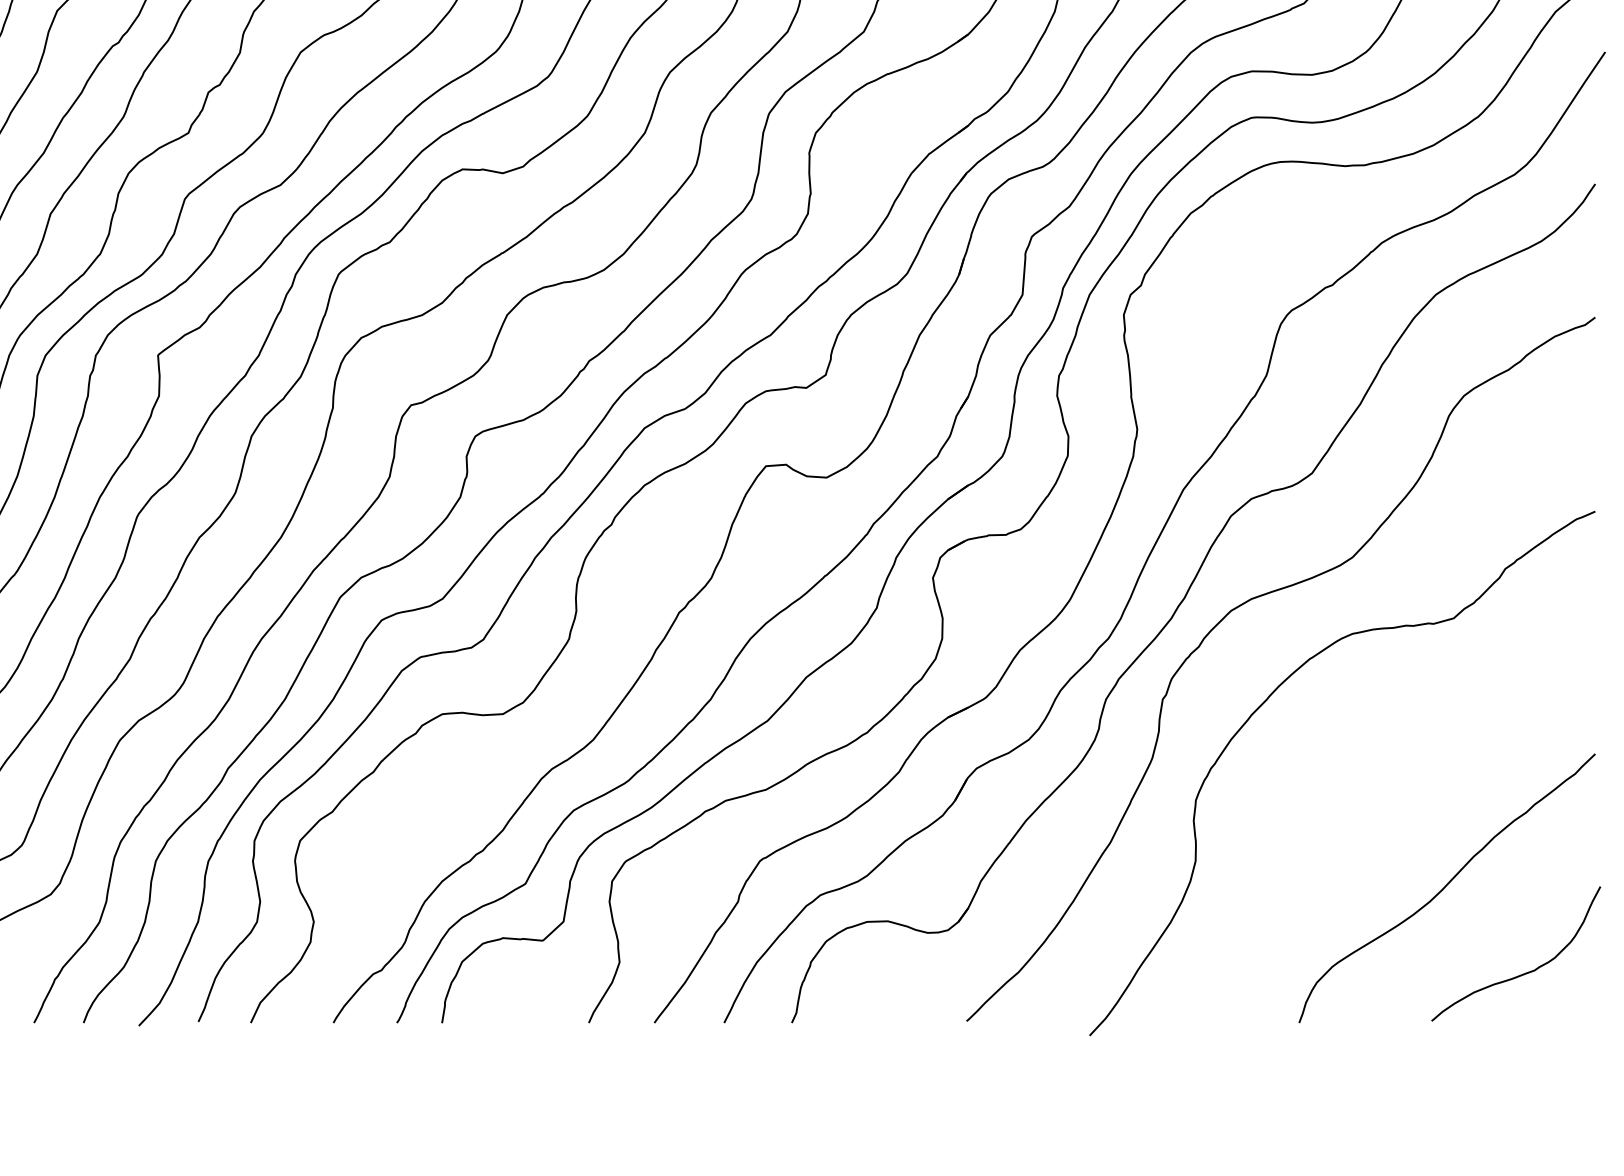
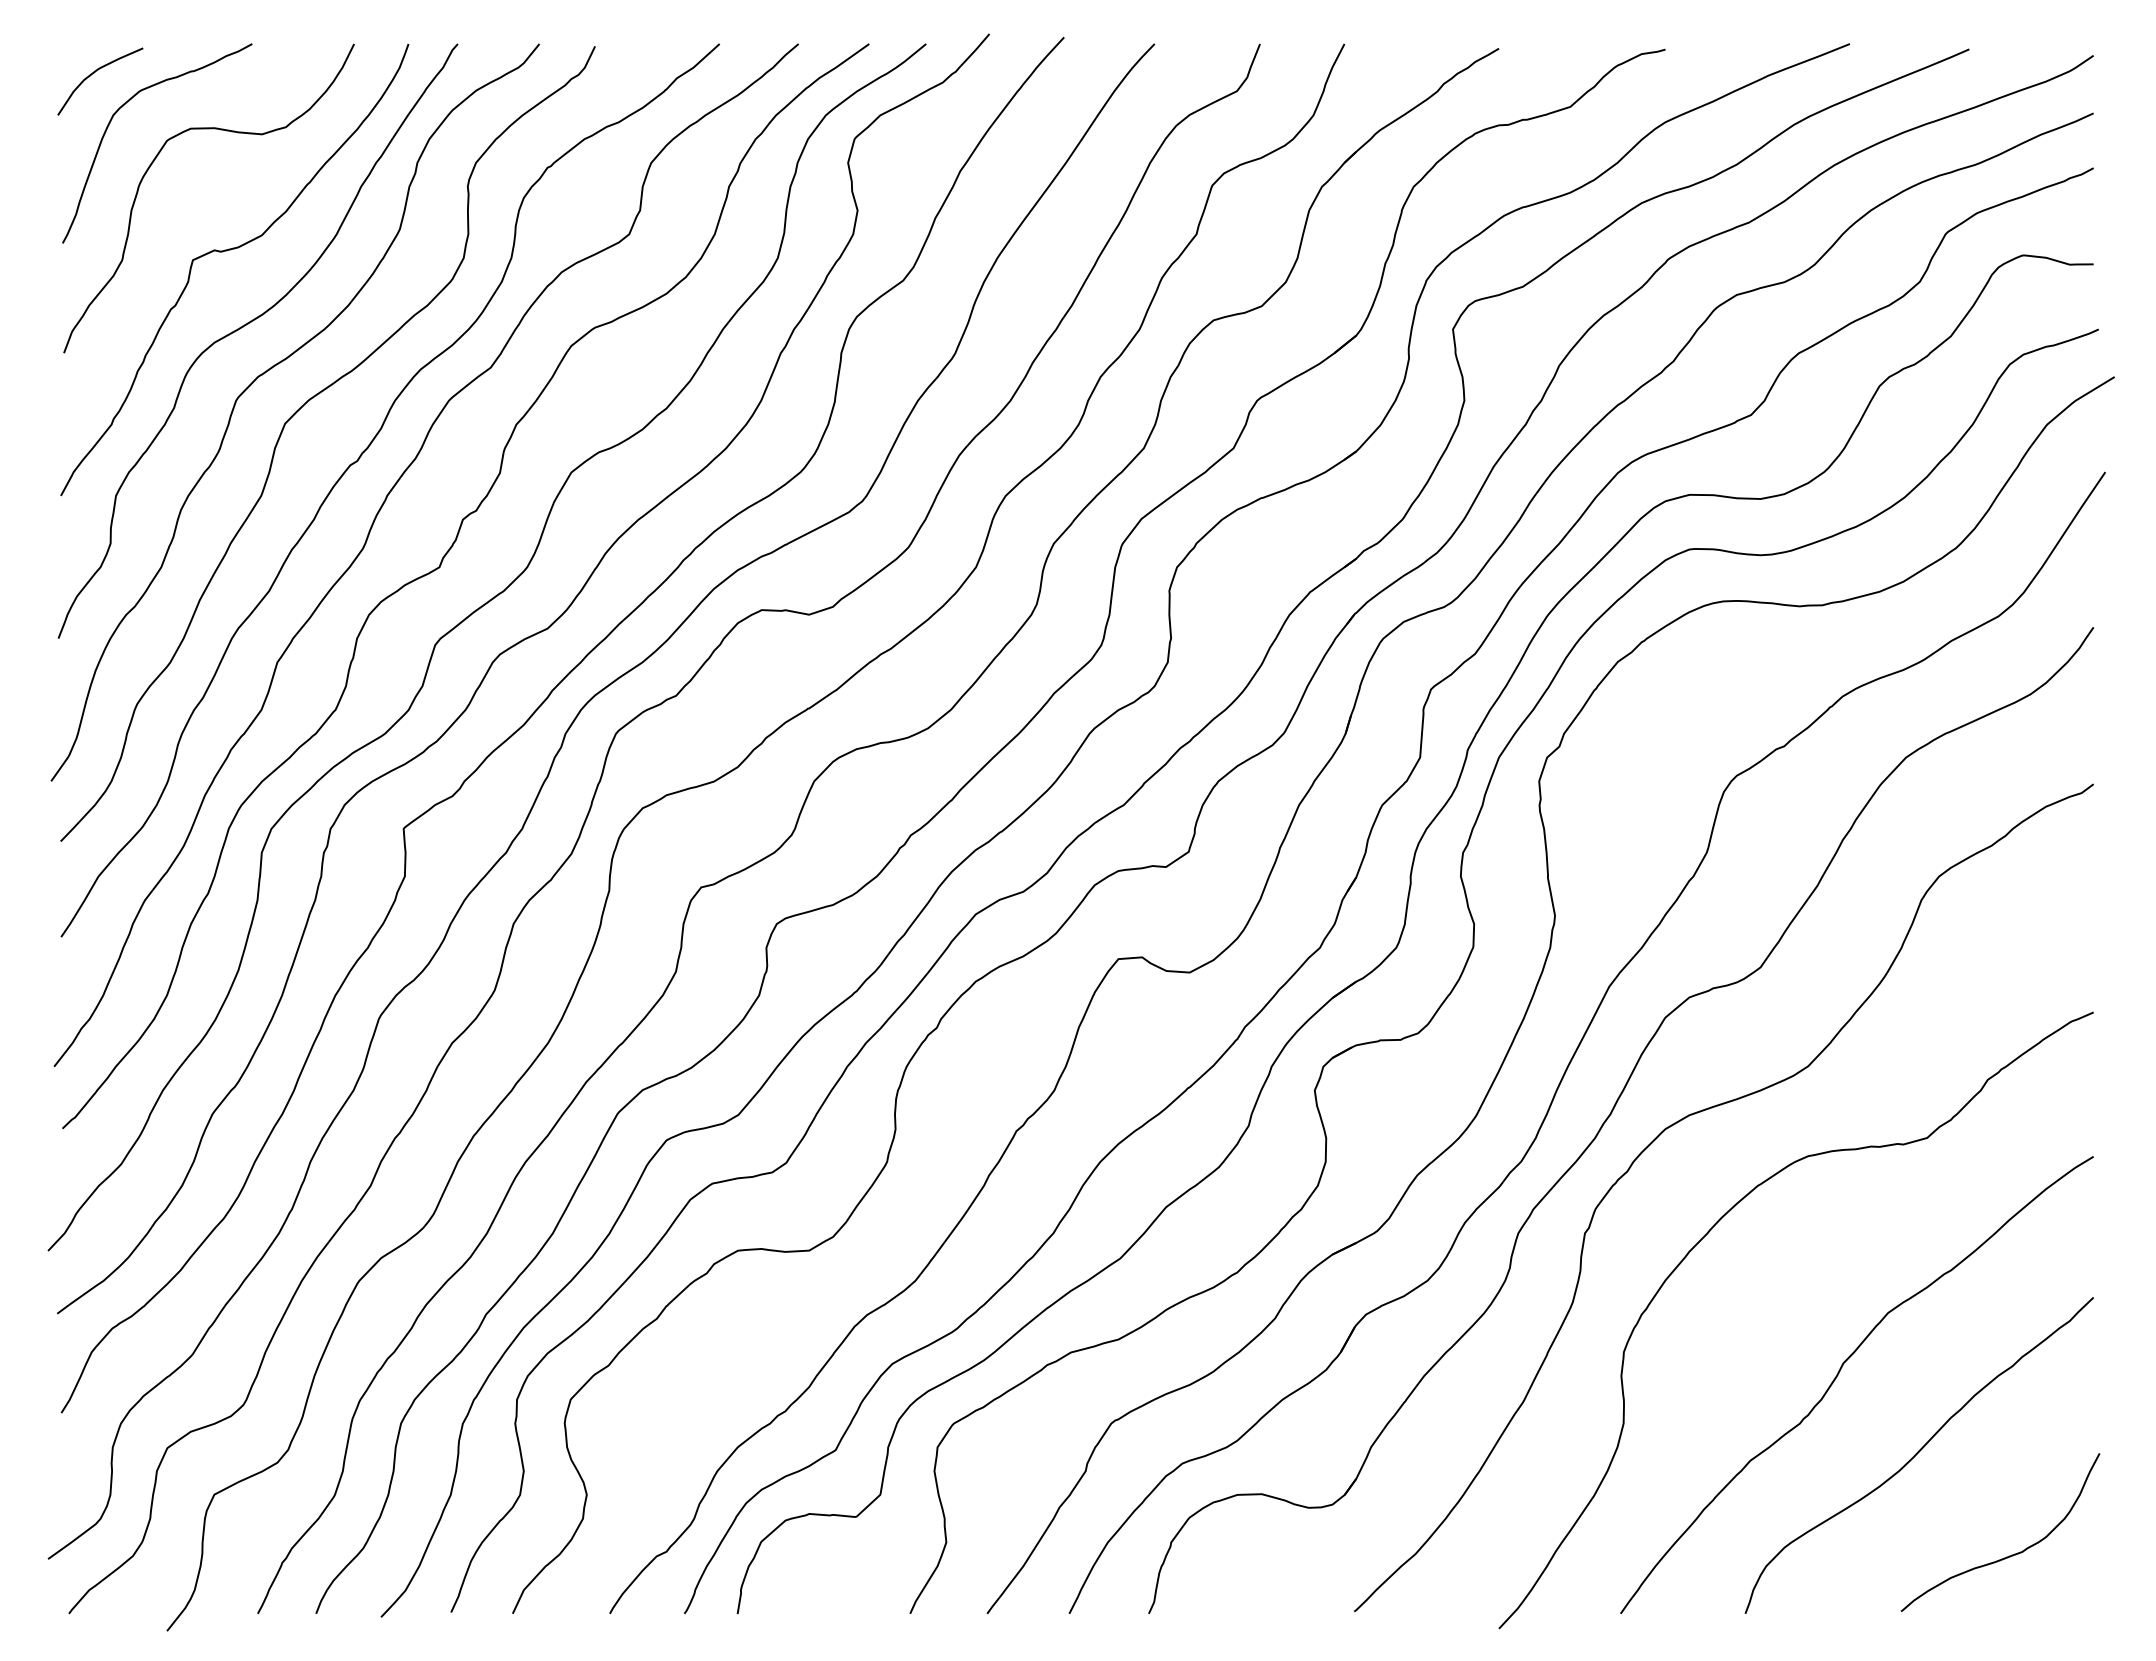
curve: (1378, 820) -> (1838, 1375), added

